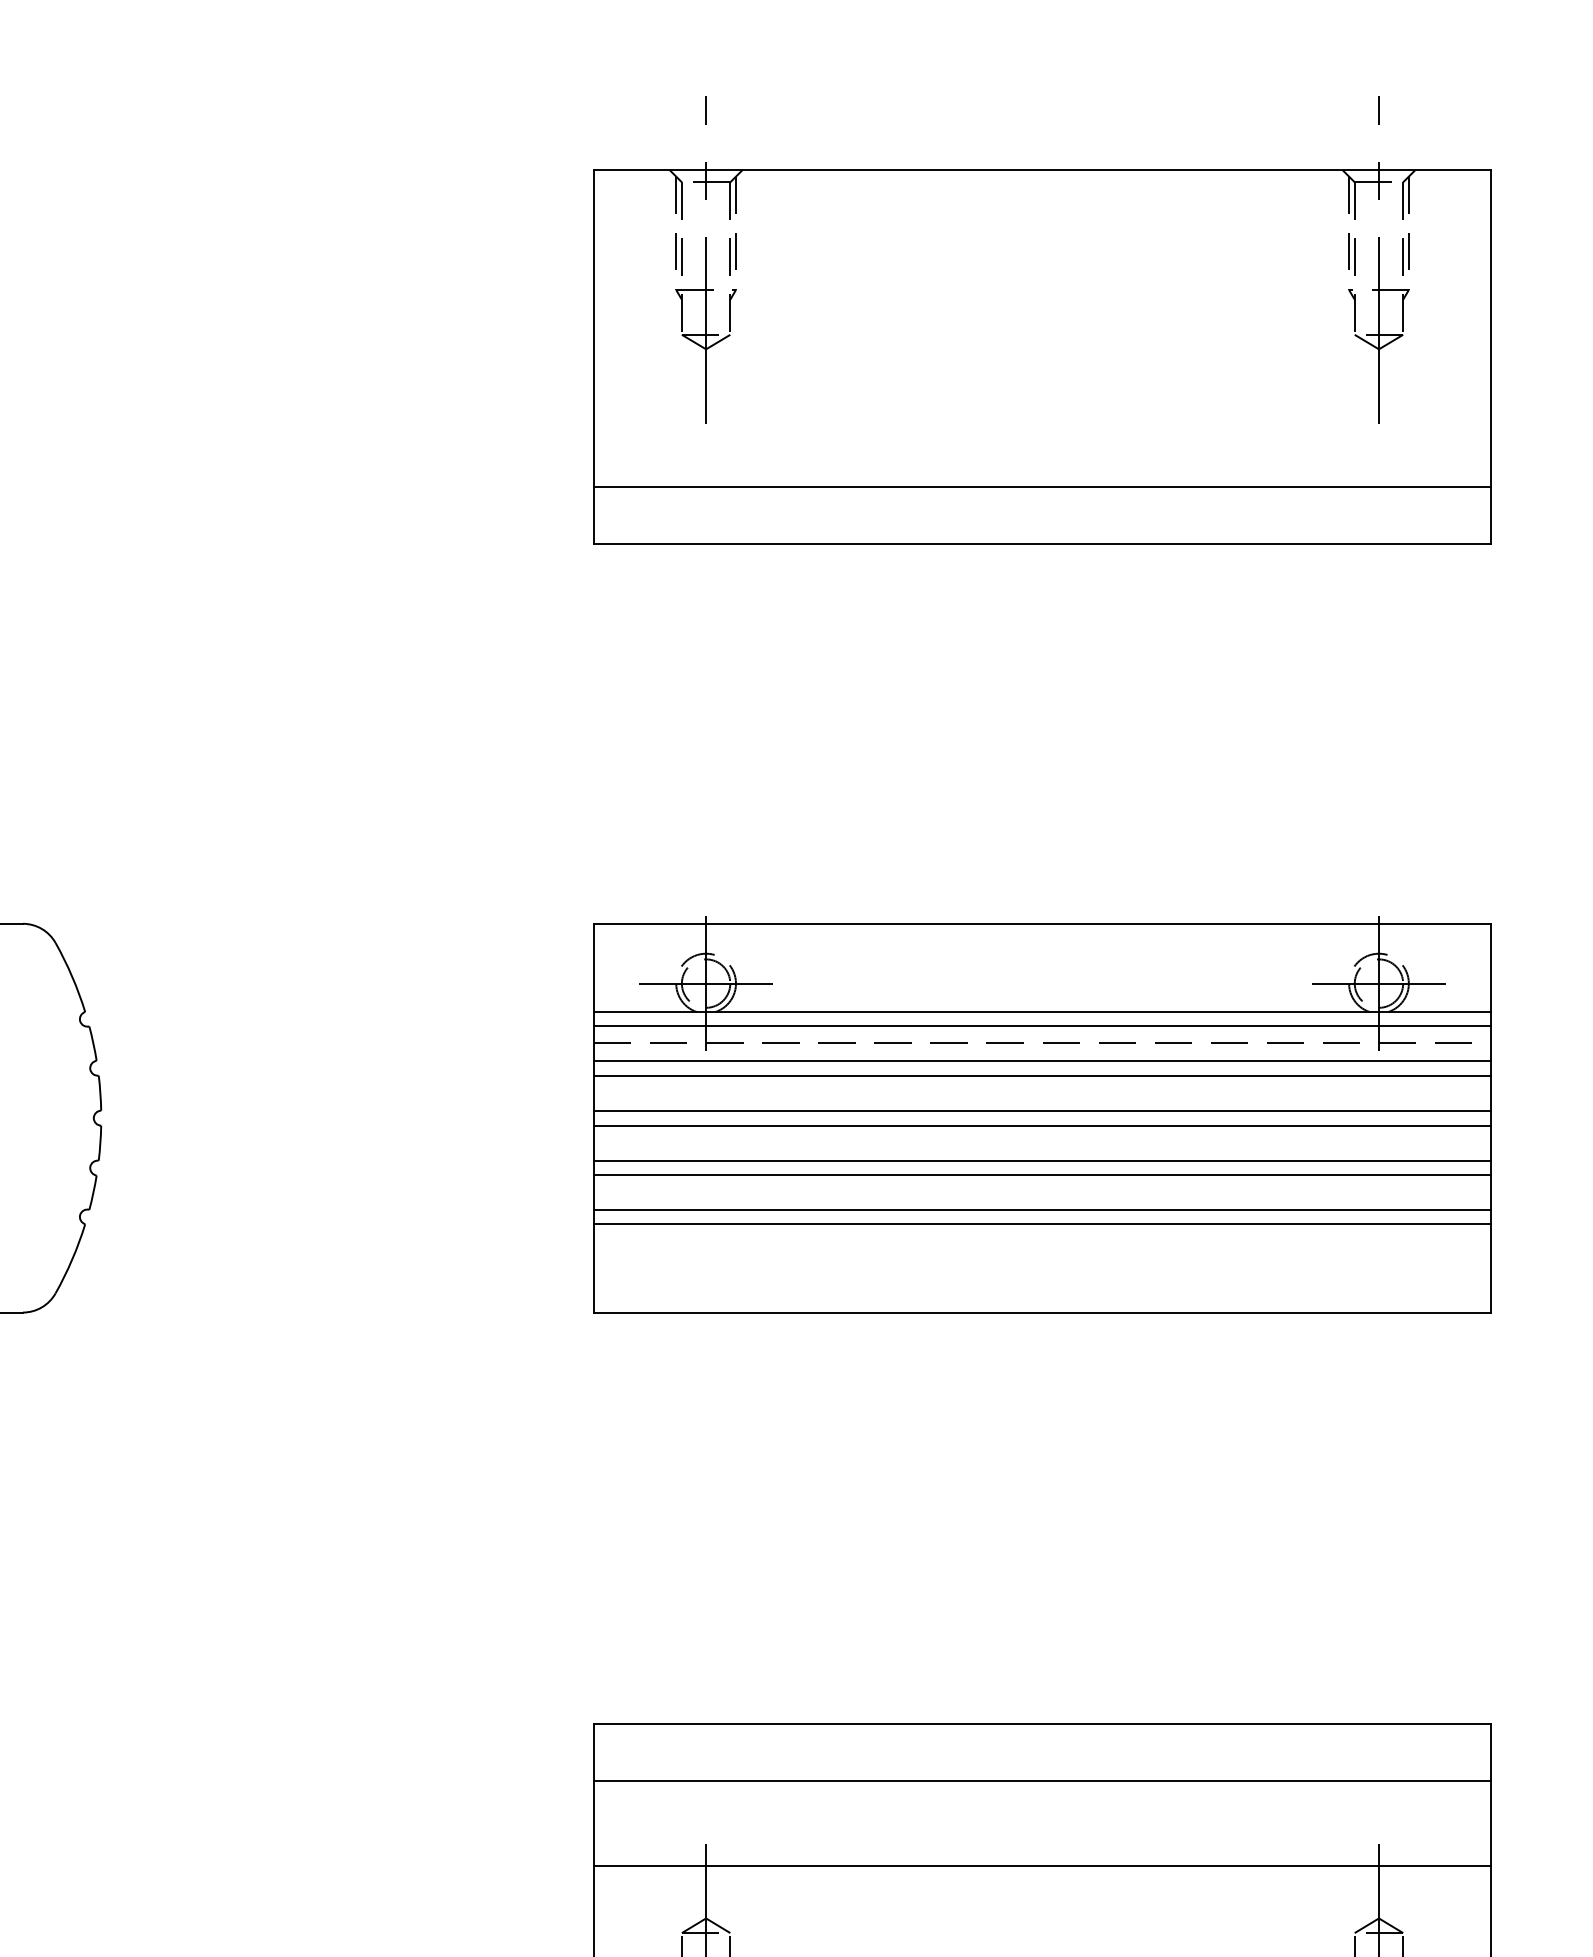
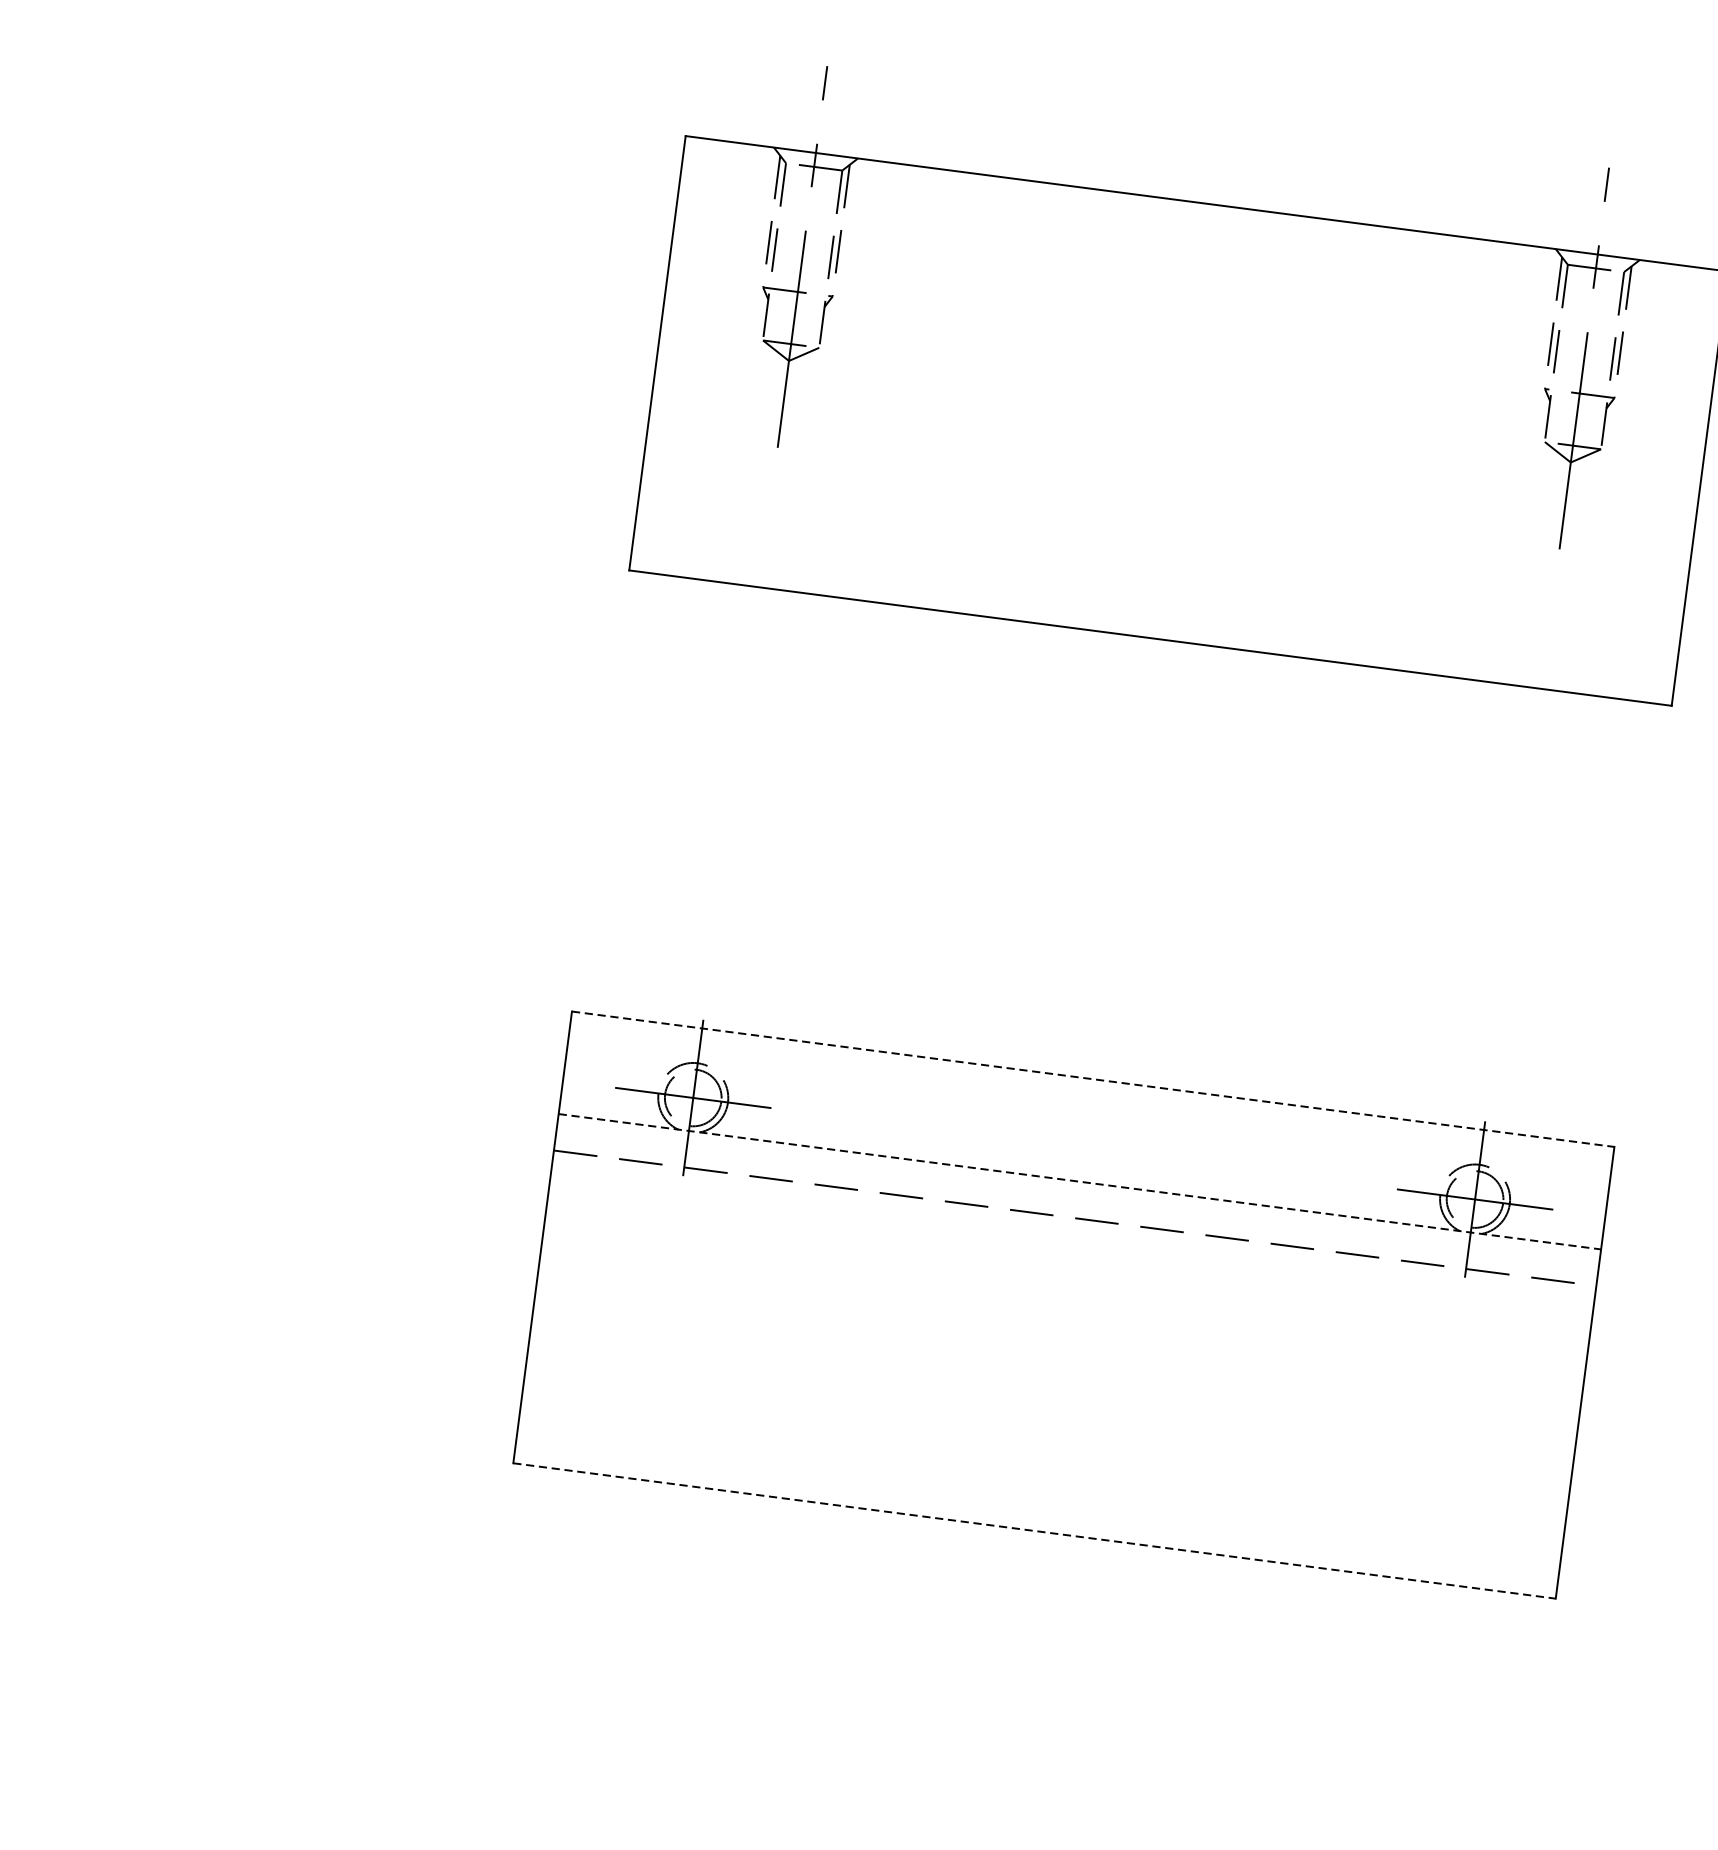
line: (1042, 486) -> (1159, 571), removed
line: (1042, 923) -> (1093, 1078), solid -> dashed
line: (1042, 1012) -> (1079, 1182), solid -> dashed
line: (1042, 1026) -> (1077, 1198), removed
line: (1042, 1060) -> (1072, 1238), removed
line: (1042, 1075) -> (1070, 1255), removed
line: (1042, 1110) -> (1064, 1296), removed
line: (1042, 1125) -> (1062, 1313), removed
line: (1042, 1160) -> (1057, 1354), removed
line: (1042, 1175) -> (1055, 1371), removed
line: (1042, 1209) -> (1050, 1411), removed
line: (1042, 1224) -> (1047, 1428), removed
line: (1042, 1312) -> (1034, 1530), solid -> dashed

